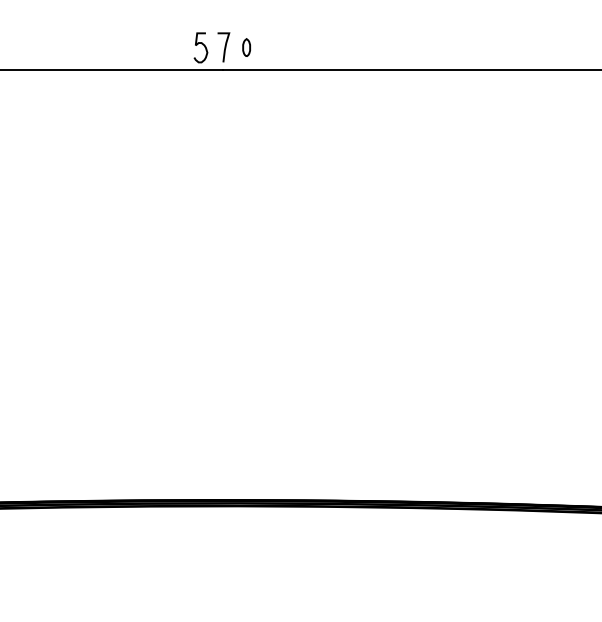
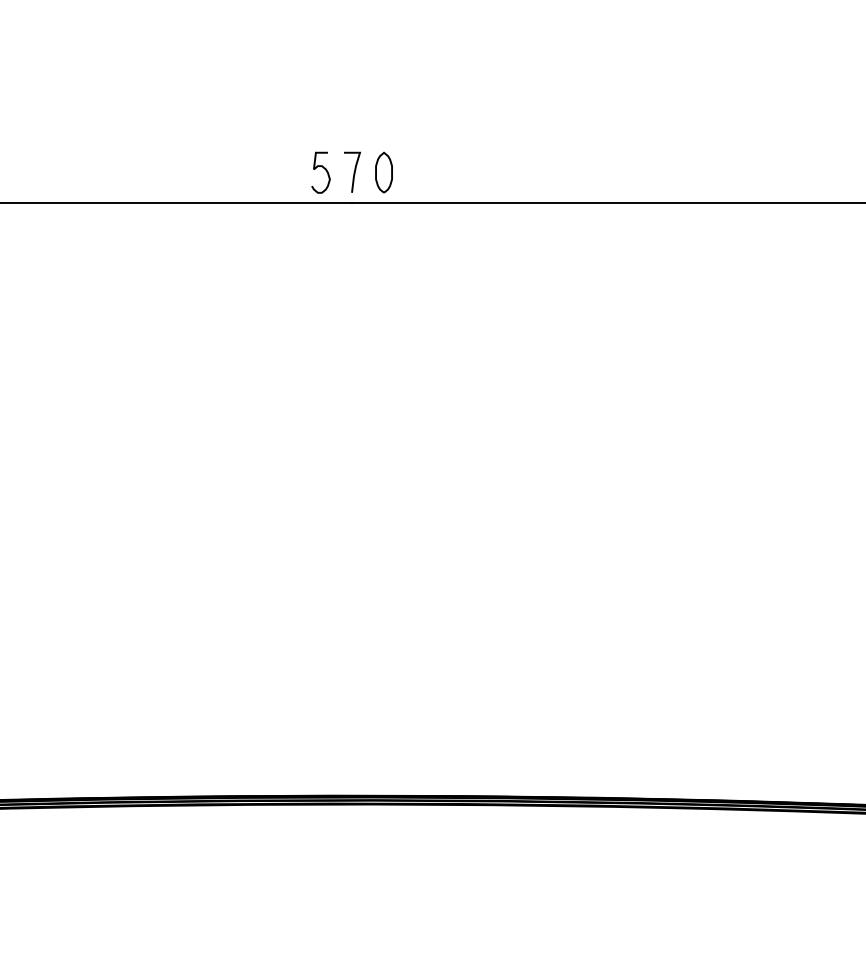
part: (246, 47) -> (383, 172), size x1.67

